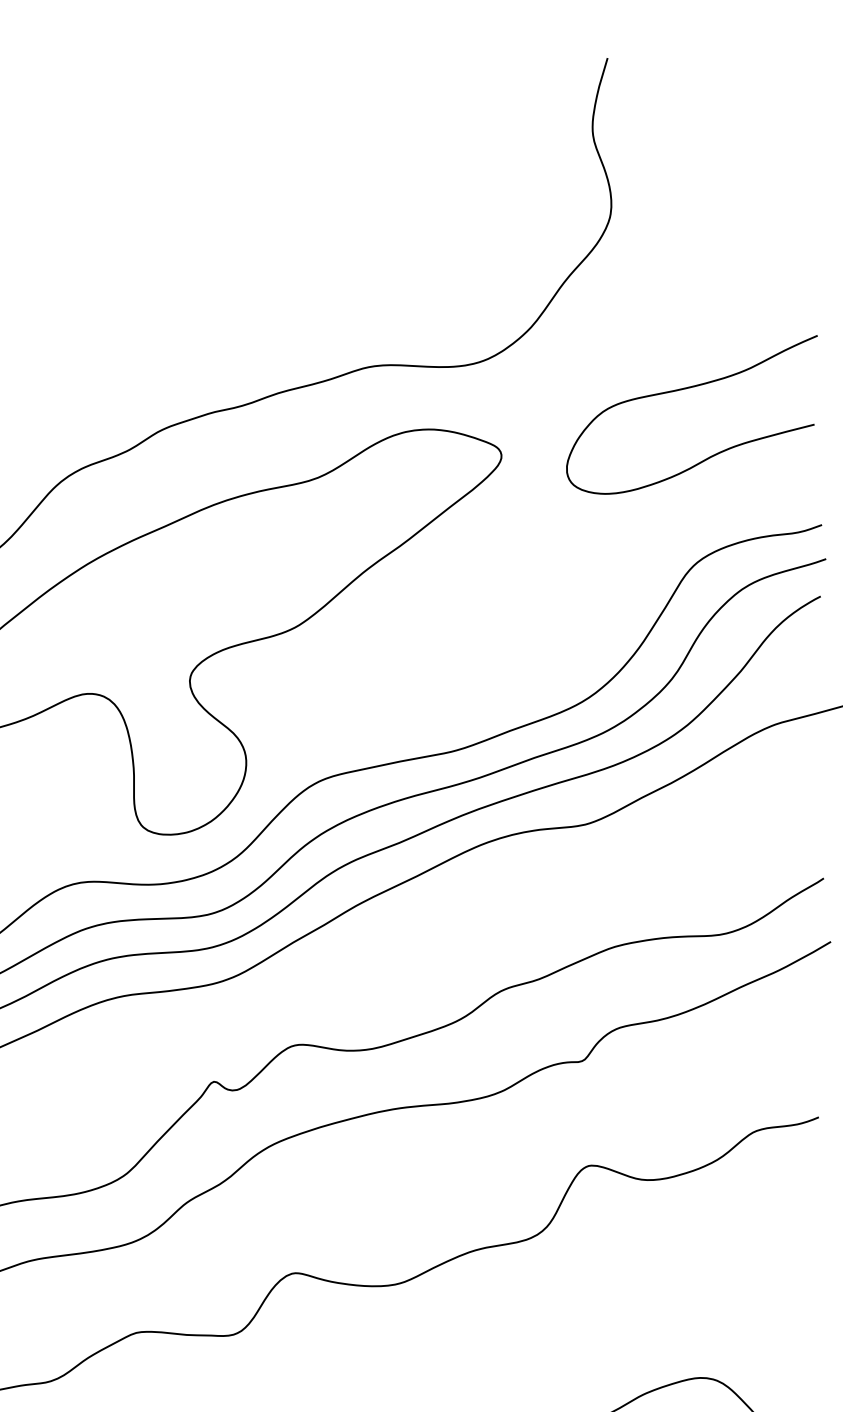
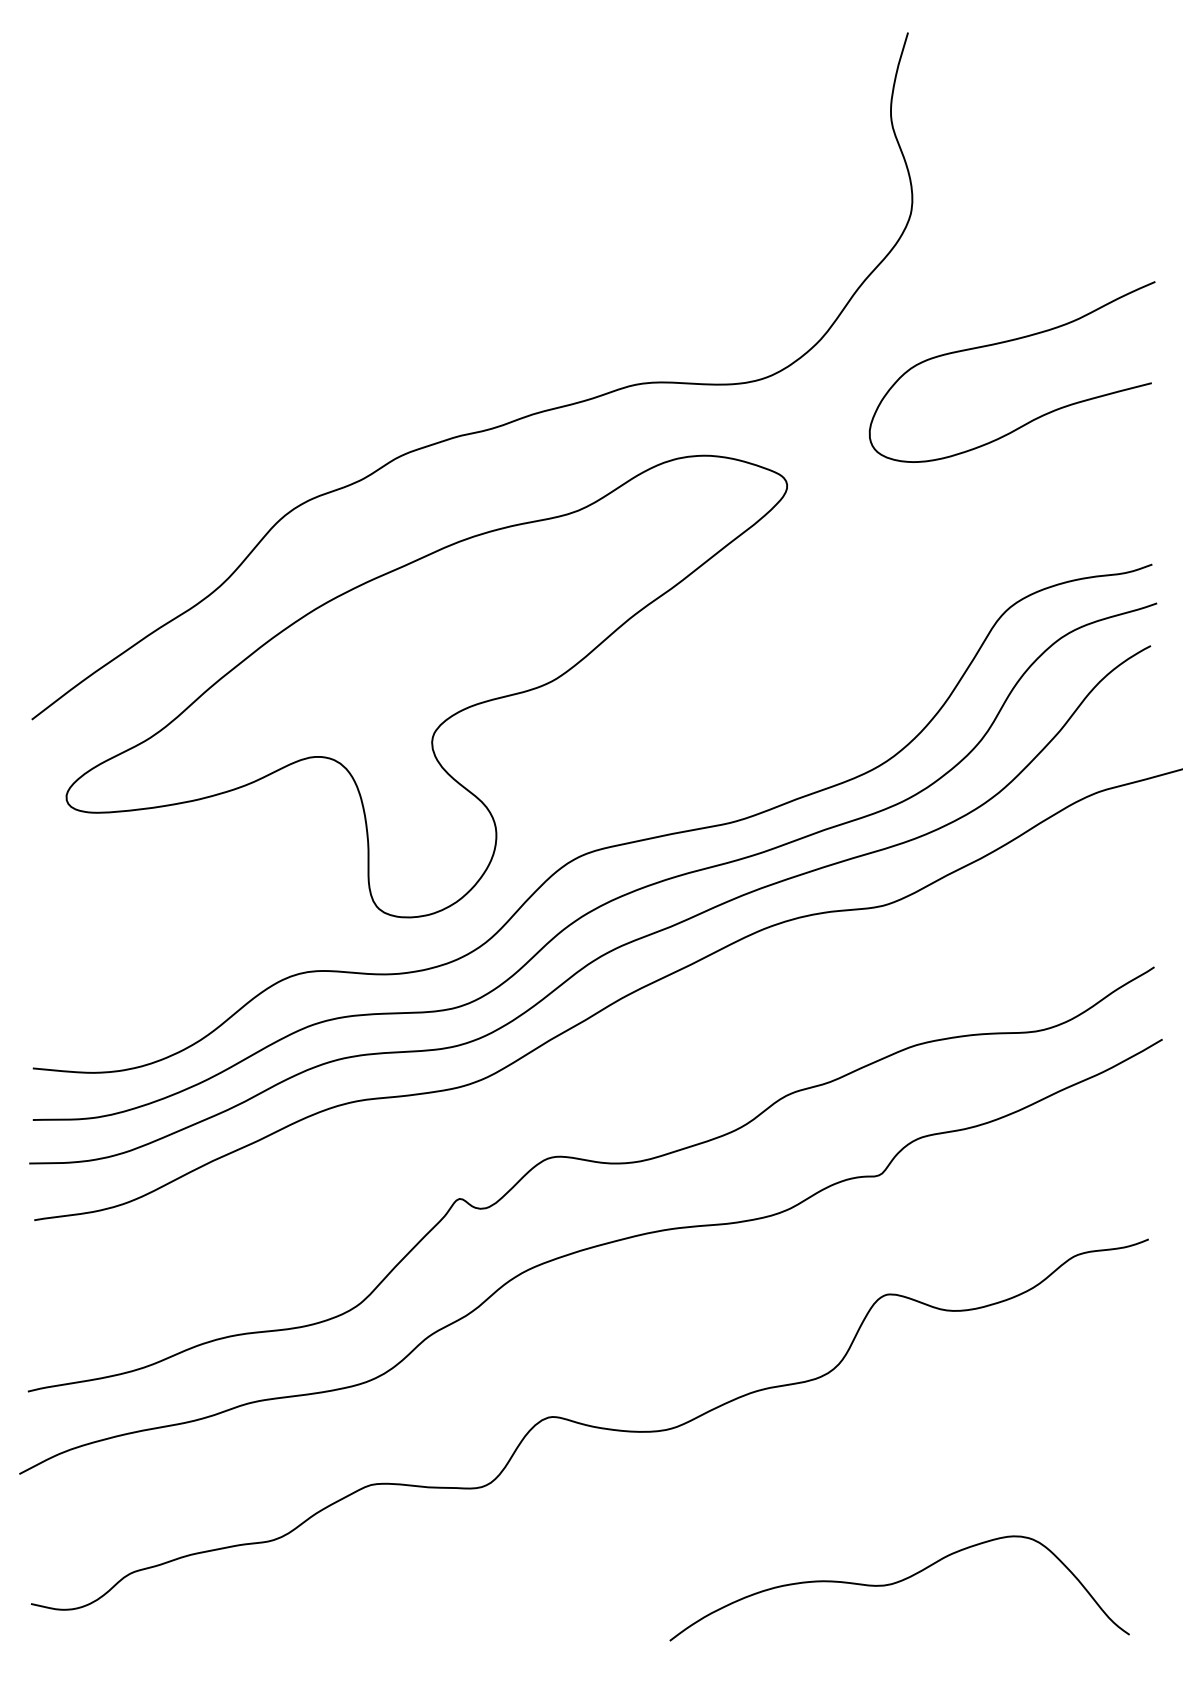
curve: (684, 389) -> (1003, 343), moved

